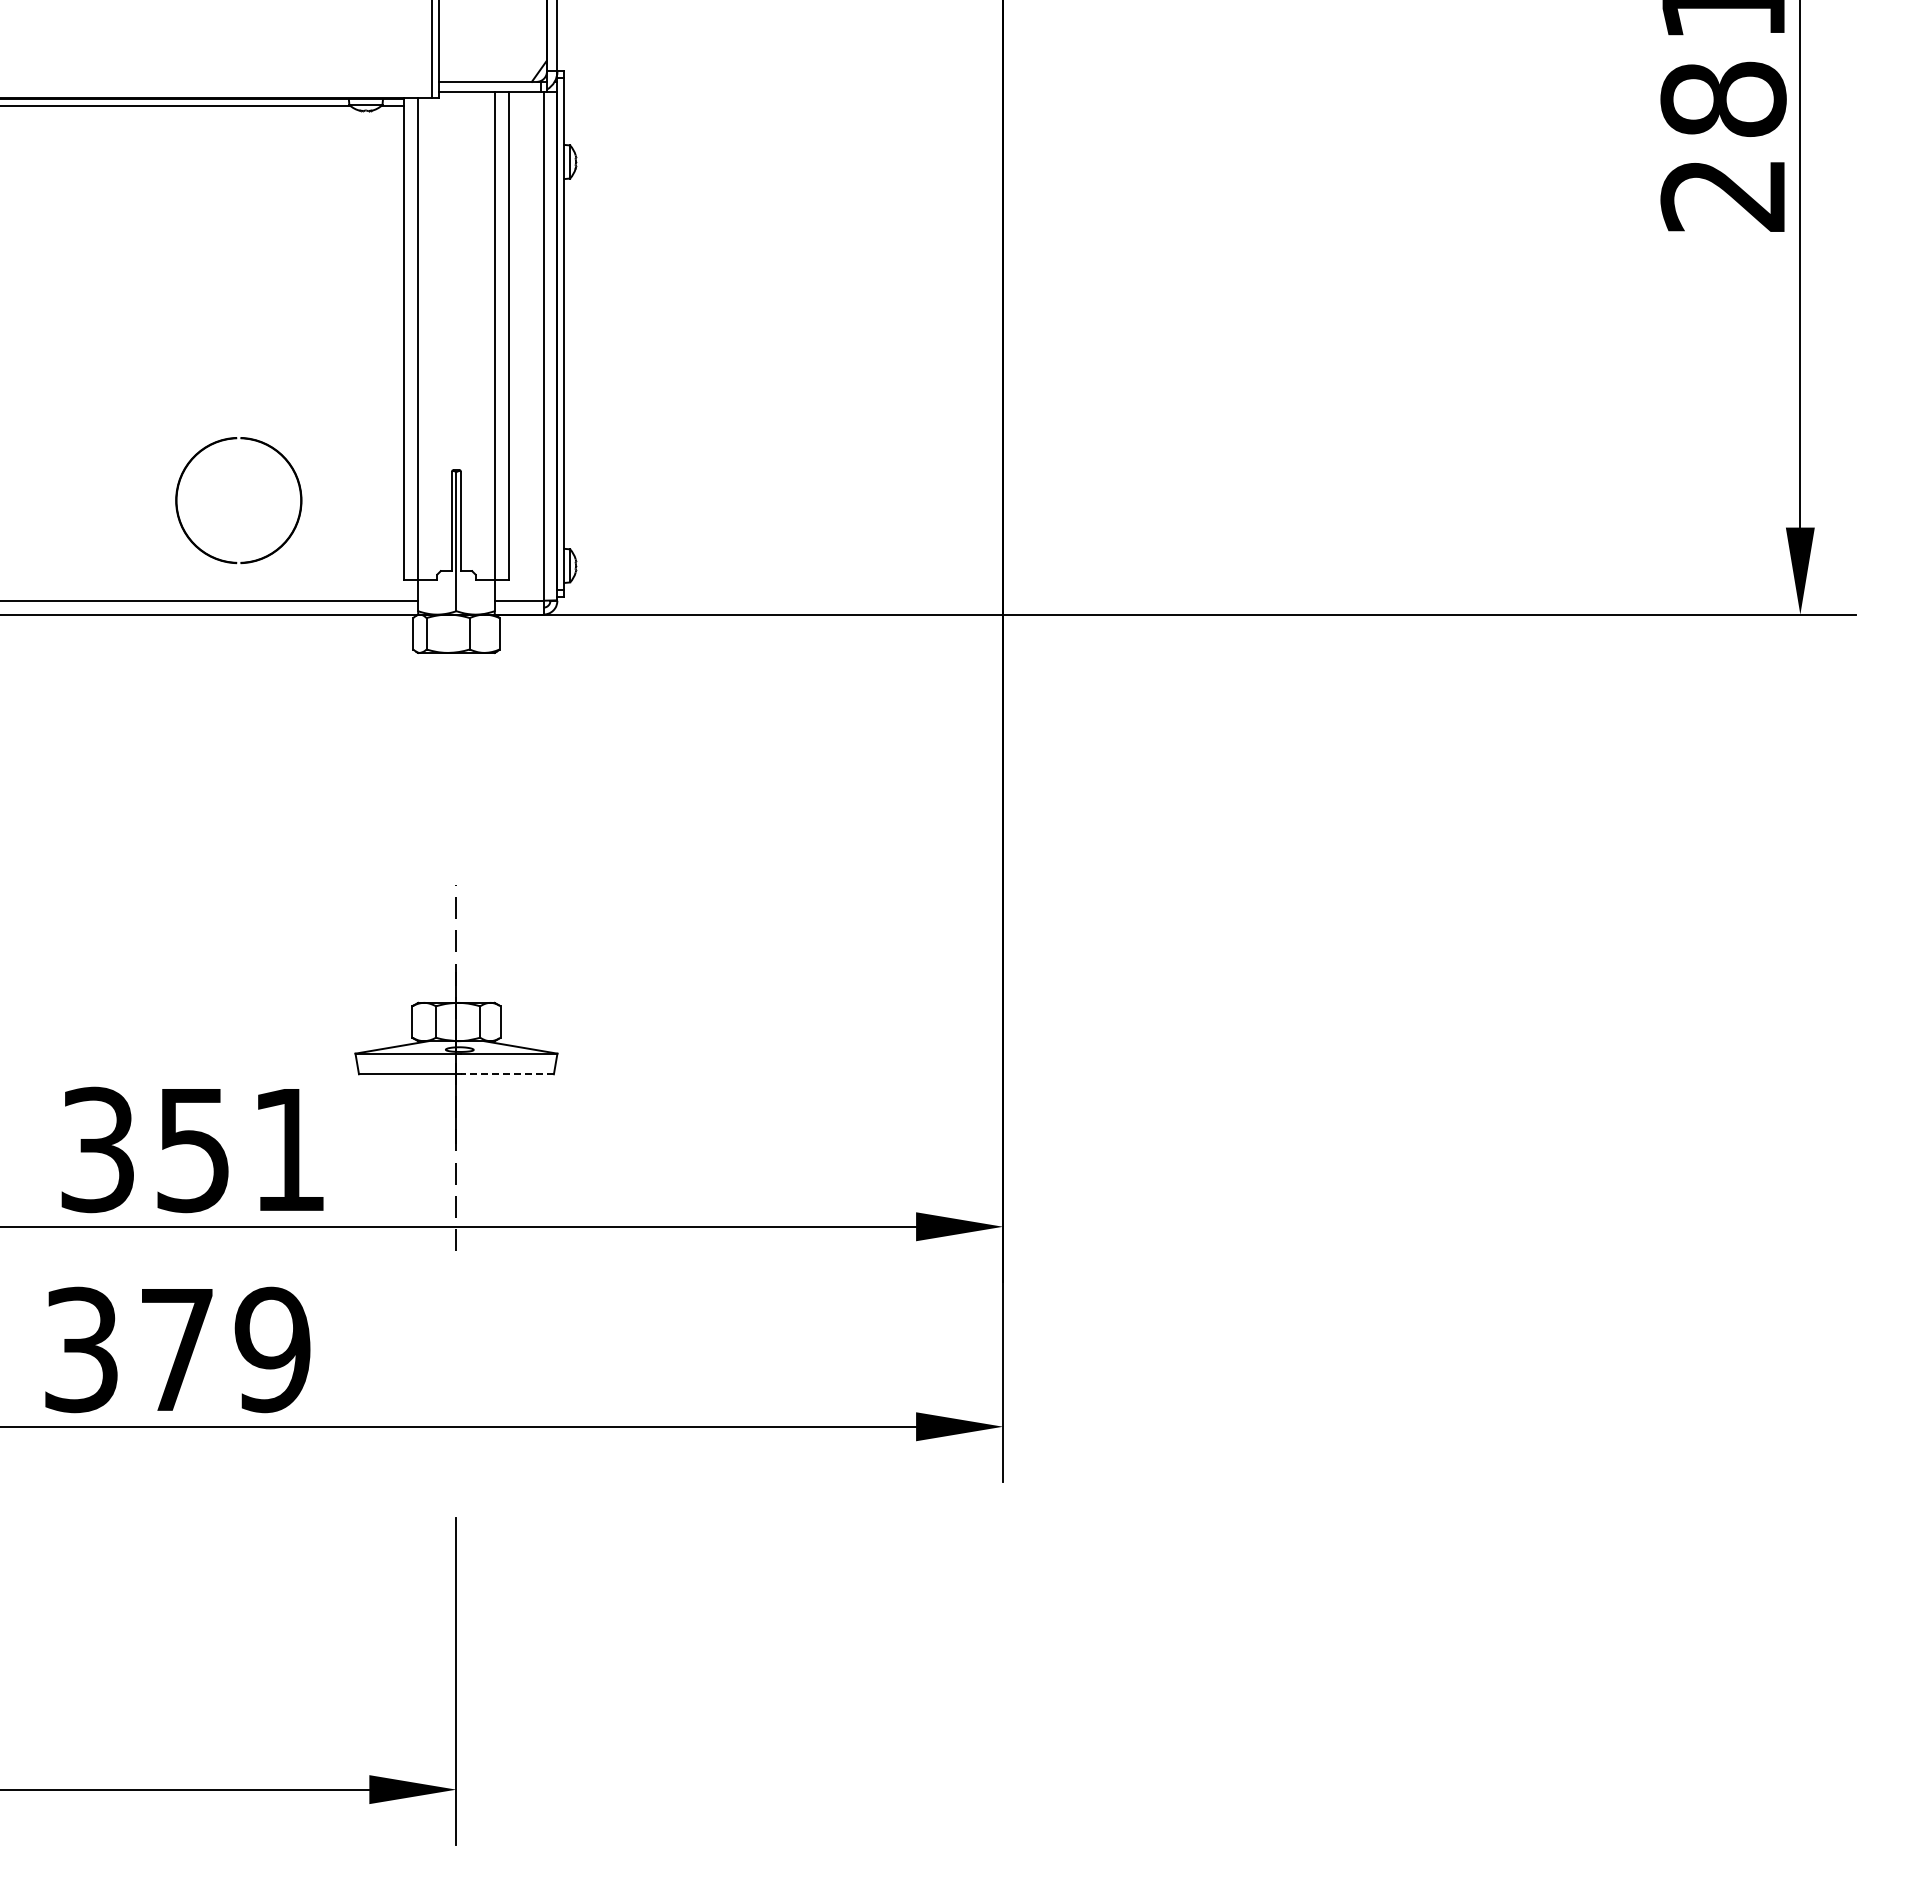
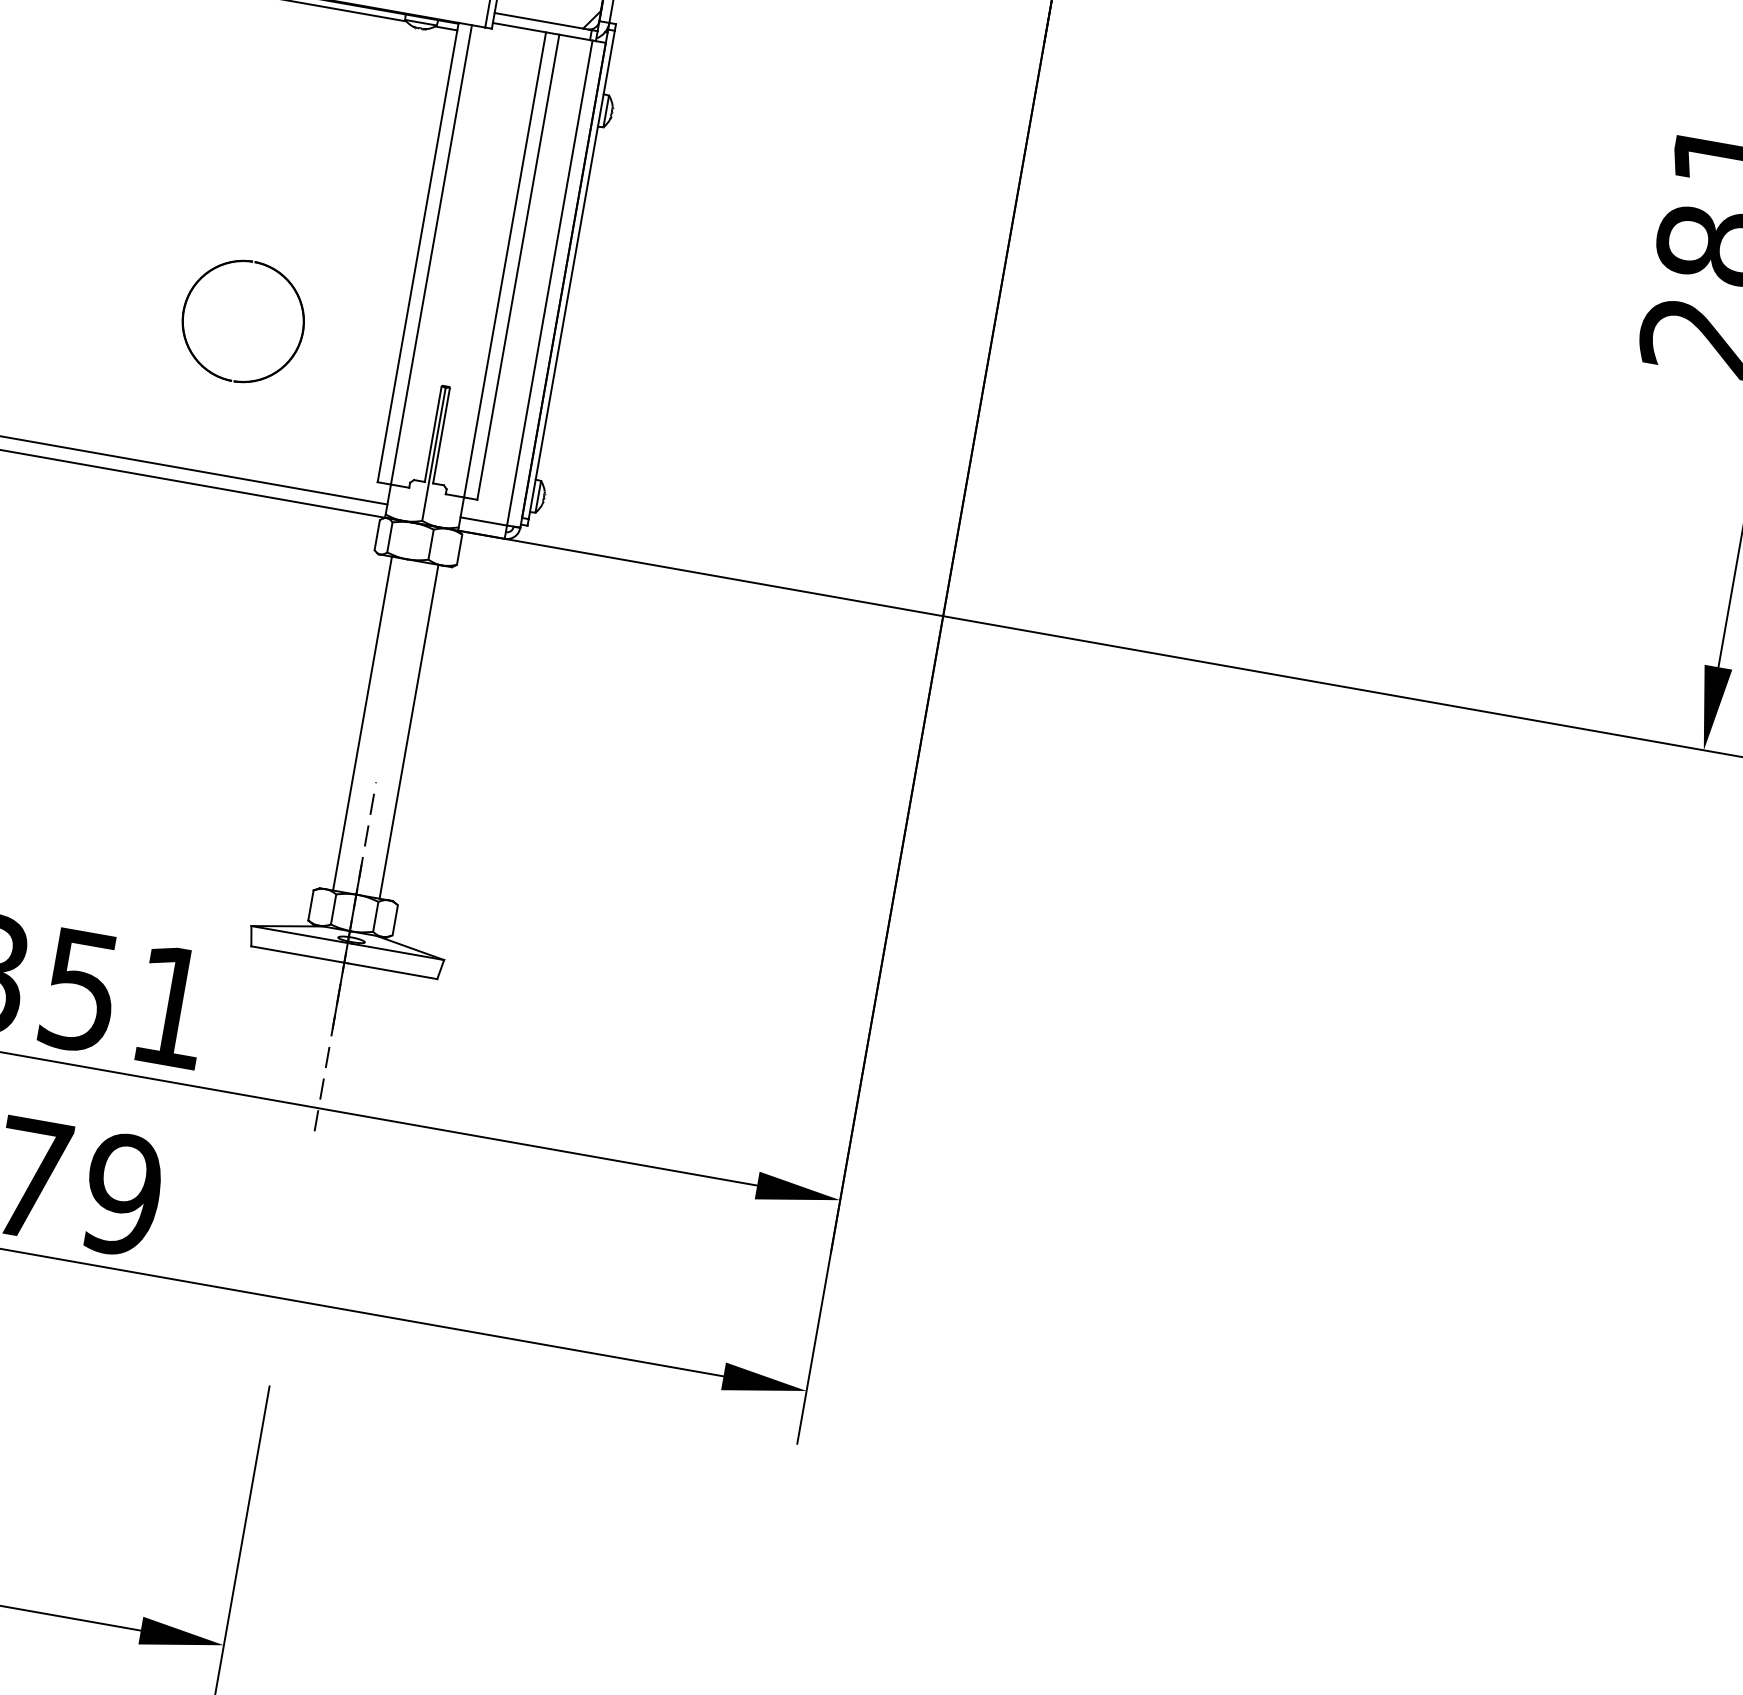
part: (179, 486) -> (189, 298), moved
line: (432, 827) -> (362, 723), added
line: (480, 827) -> (408, 731), added
line: (507, 1074) -> (392, 971), dashed -> solid

